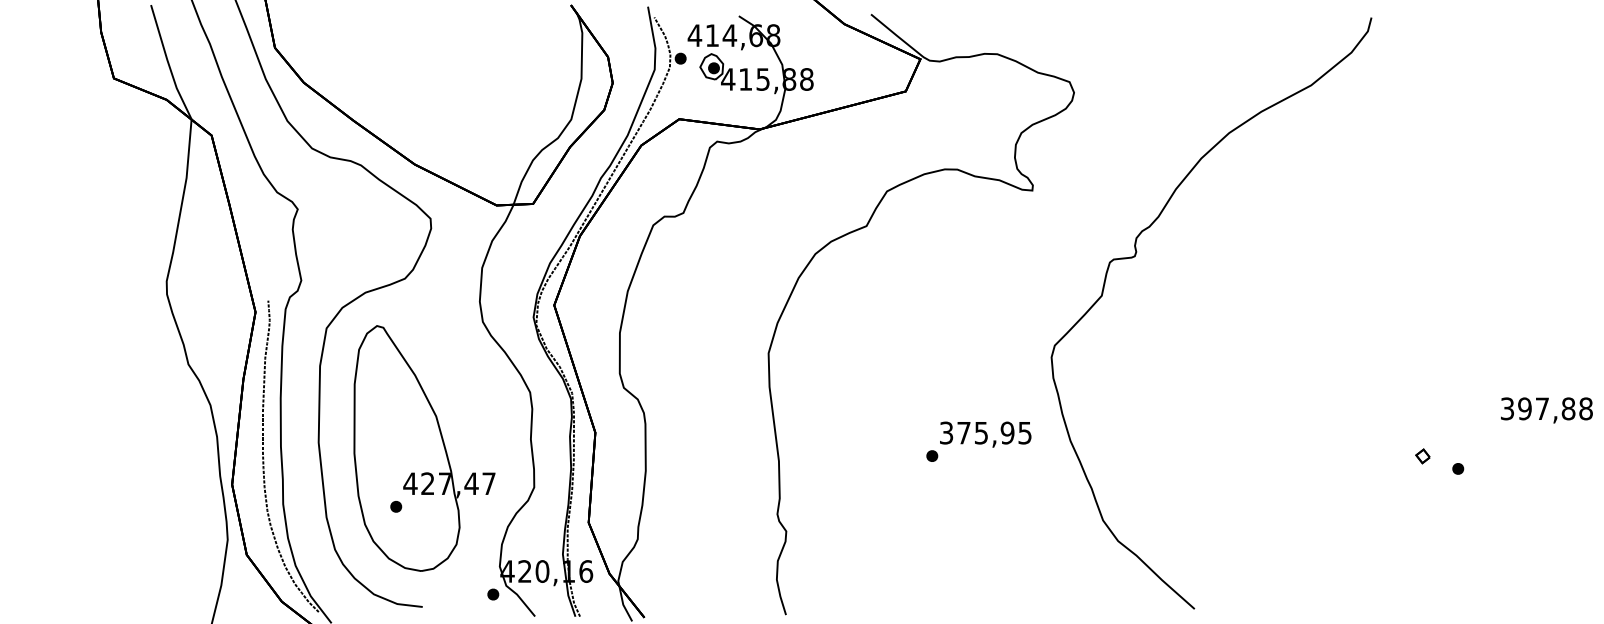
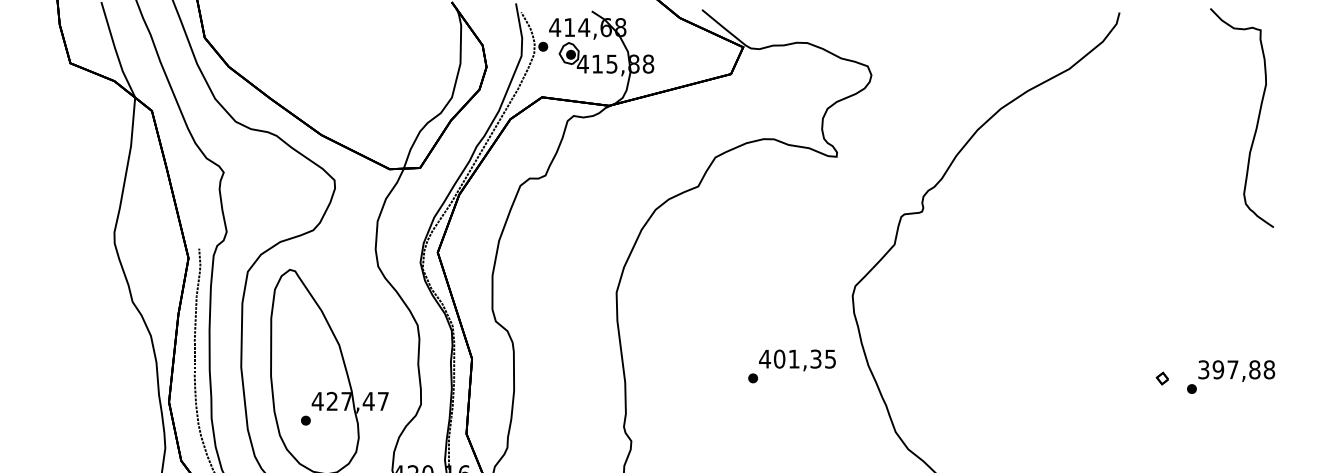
curve: (1536, 146) -> (1257, 120), added
text: (1546, 410) -> (1236, 371), moved
text: (976, 432) -> (790, 358), 375,95 -> 401,35

